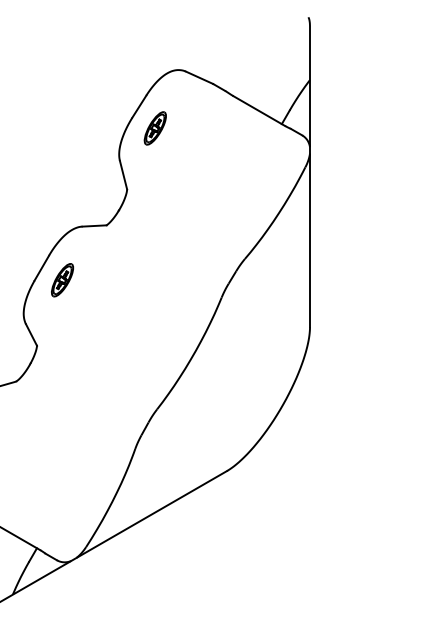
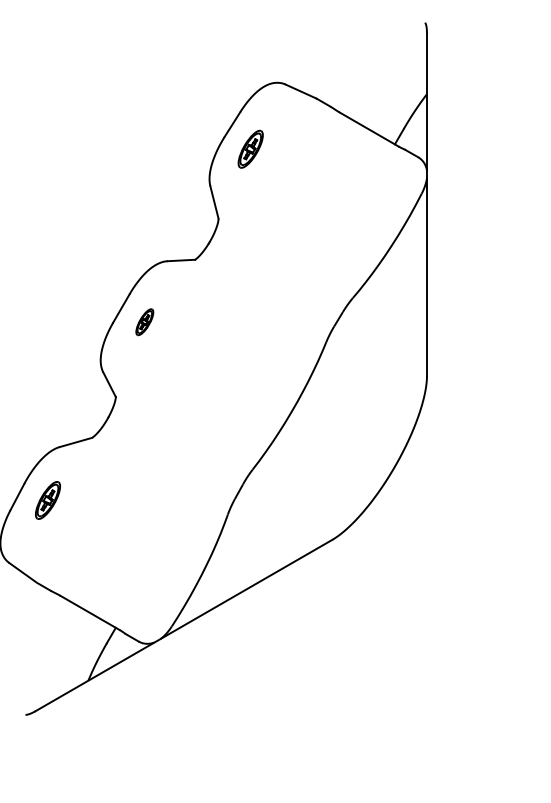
part: (62, 279) -> (144, 321), size x0.7

